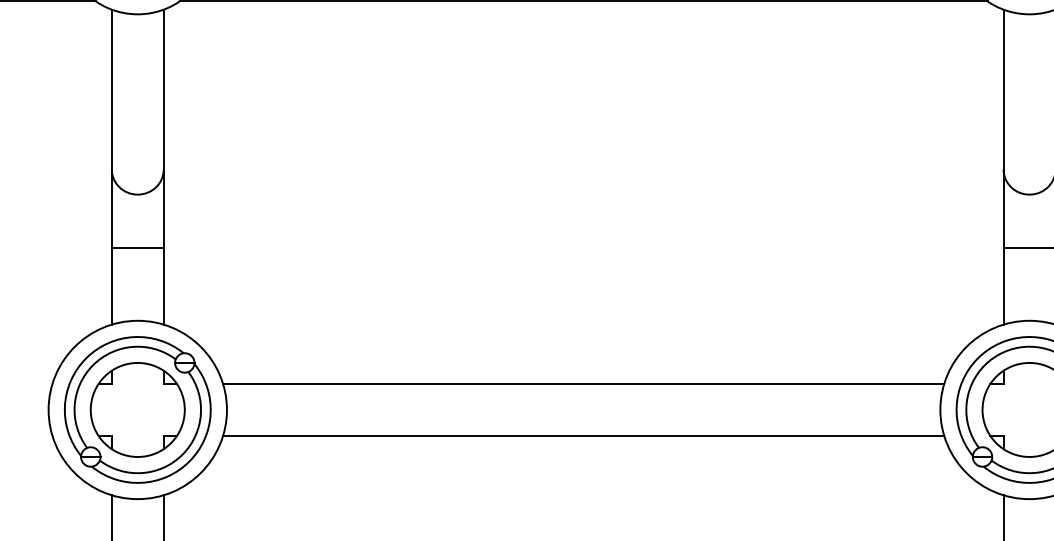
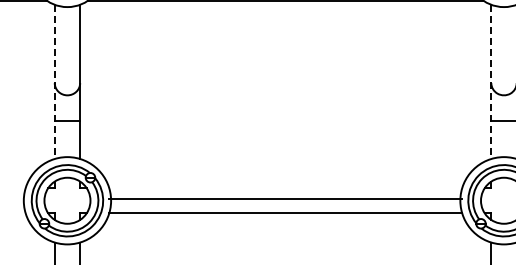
line: (111, 168) -> (54, 82), solid -> dashed
line: (1003, 168) -> (491, 82), solid -> dashed
line: (583, 384) -> (285, 199), moved

